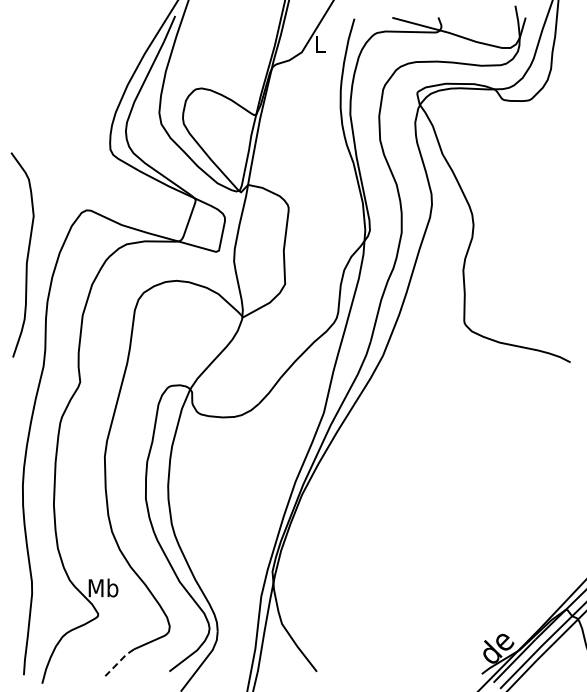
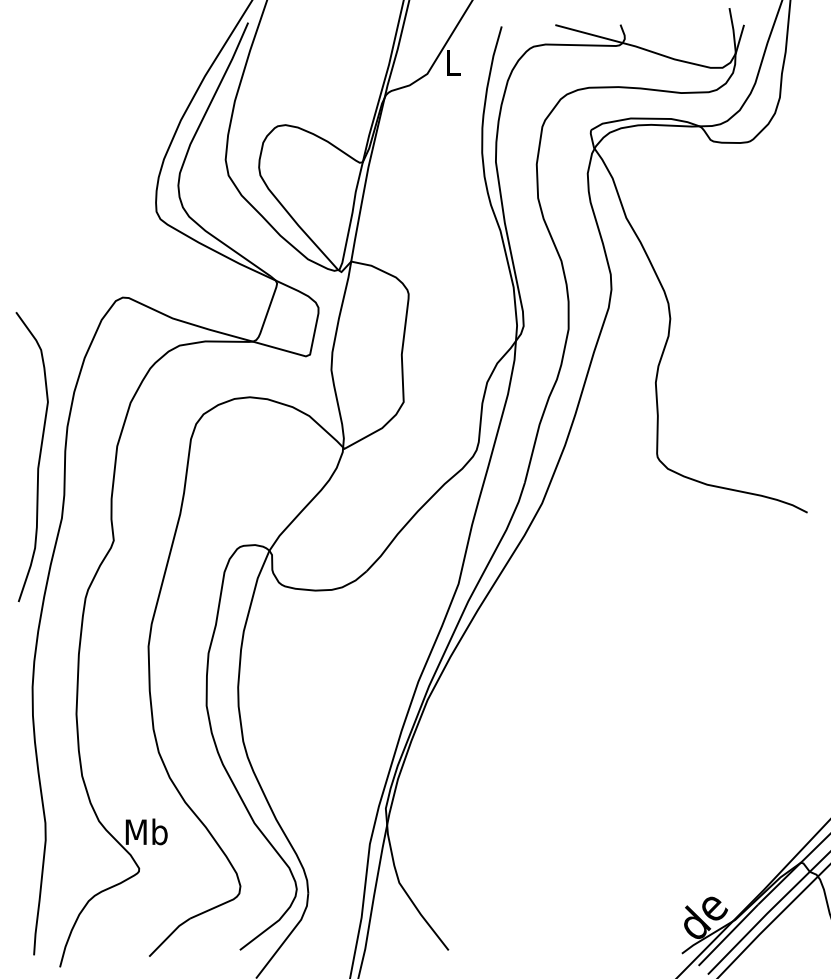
curve: (26, 256) -> (37, 459), moved
line: (119, 661) -> (169, 935), dashed -> solid

